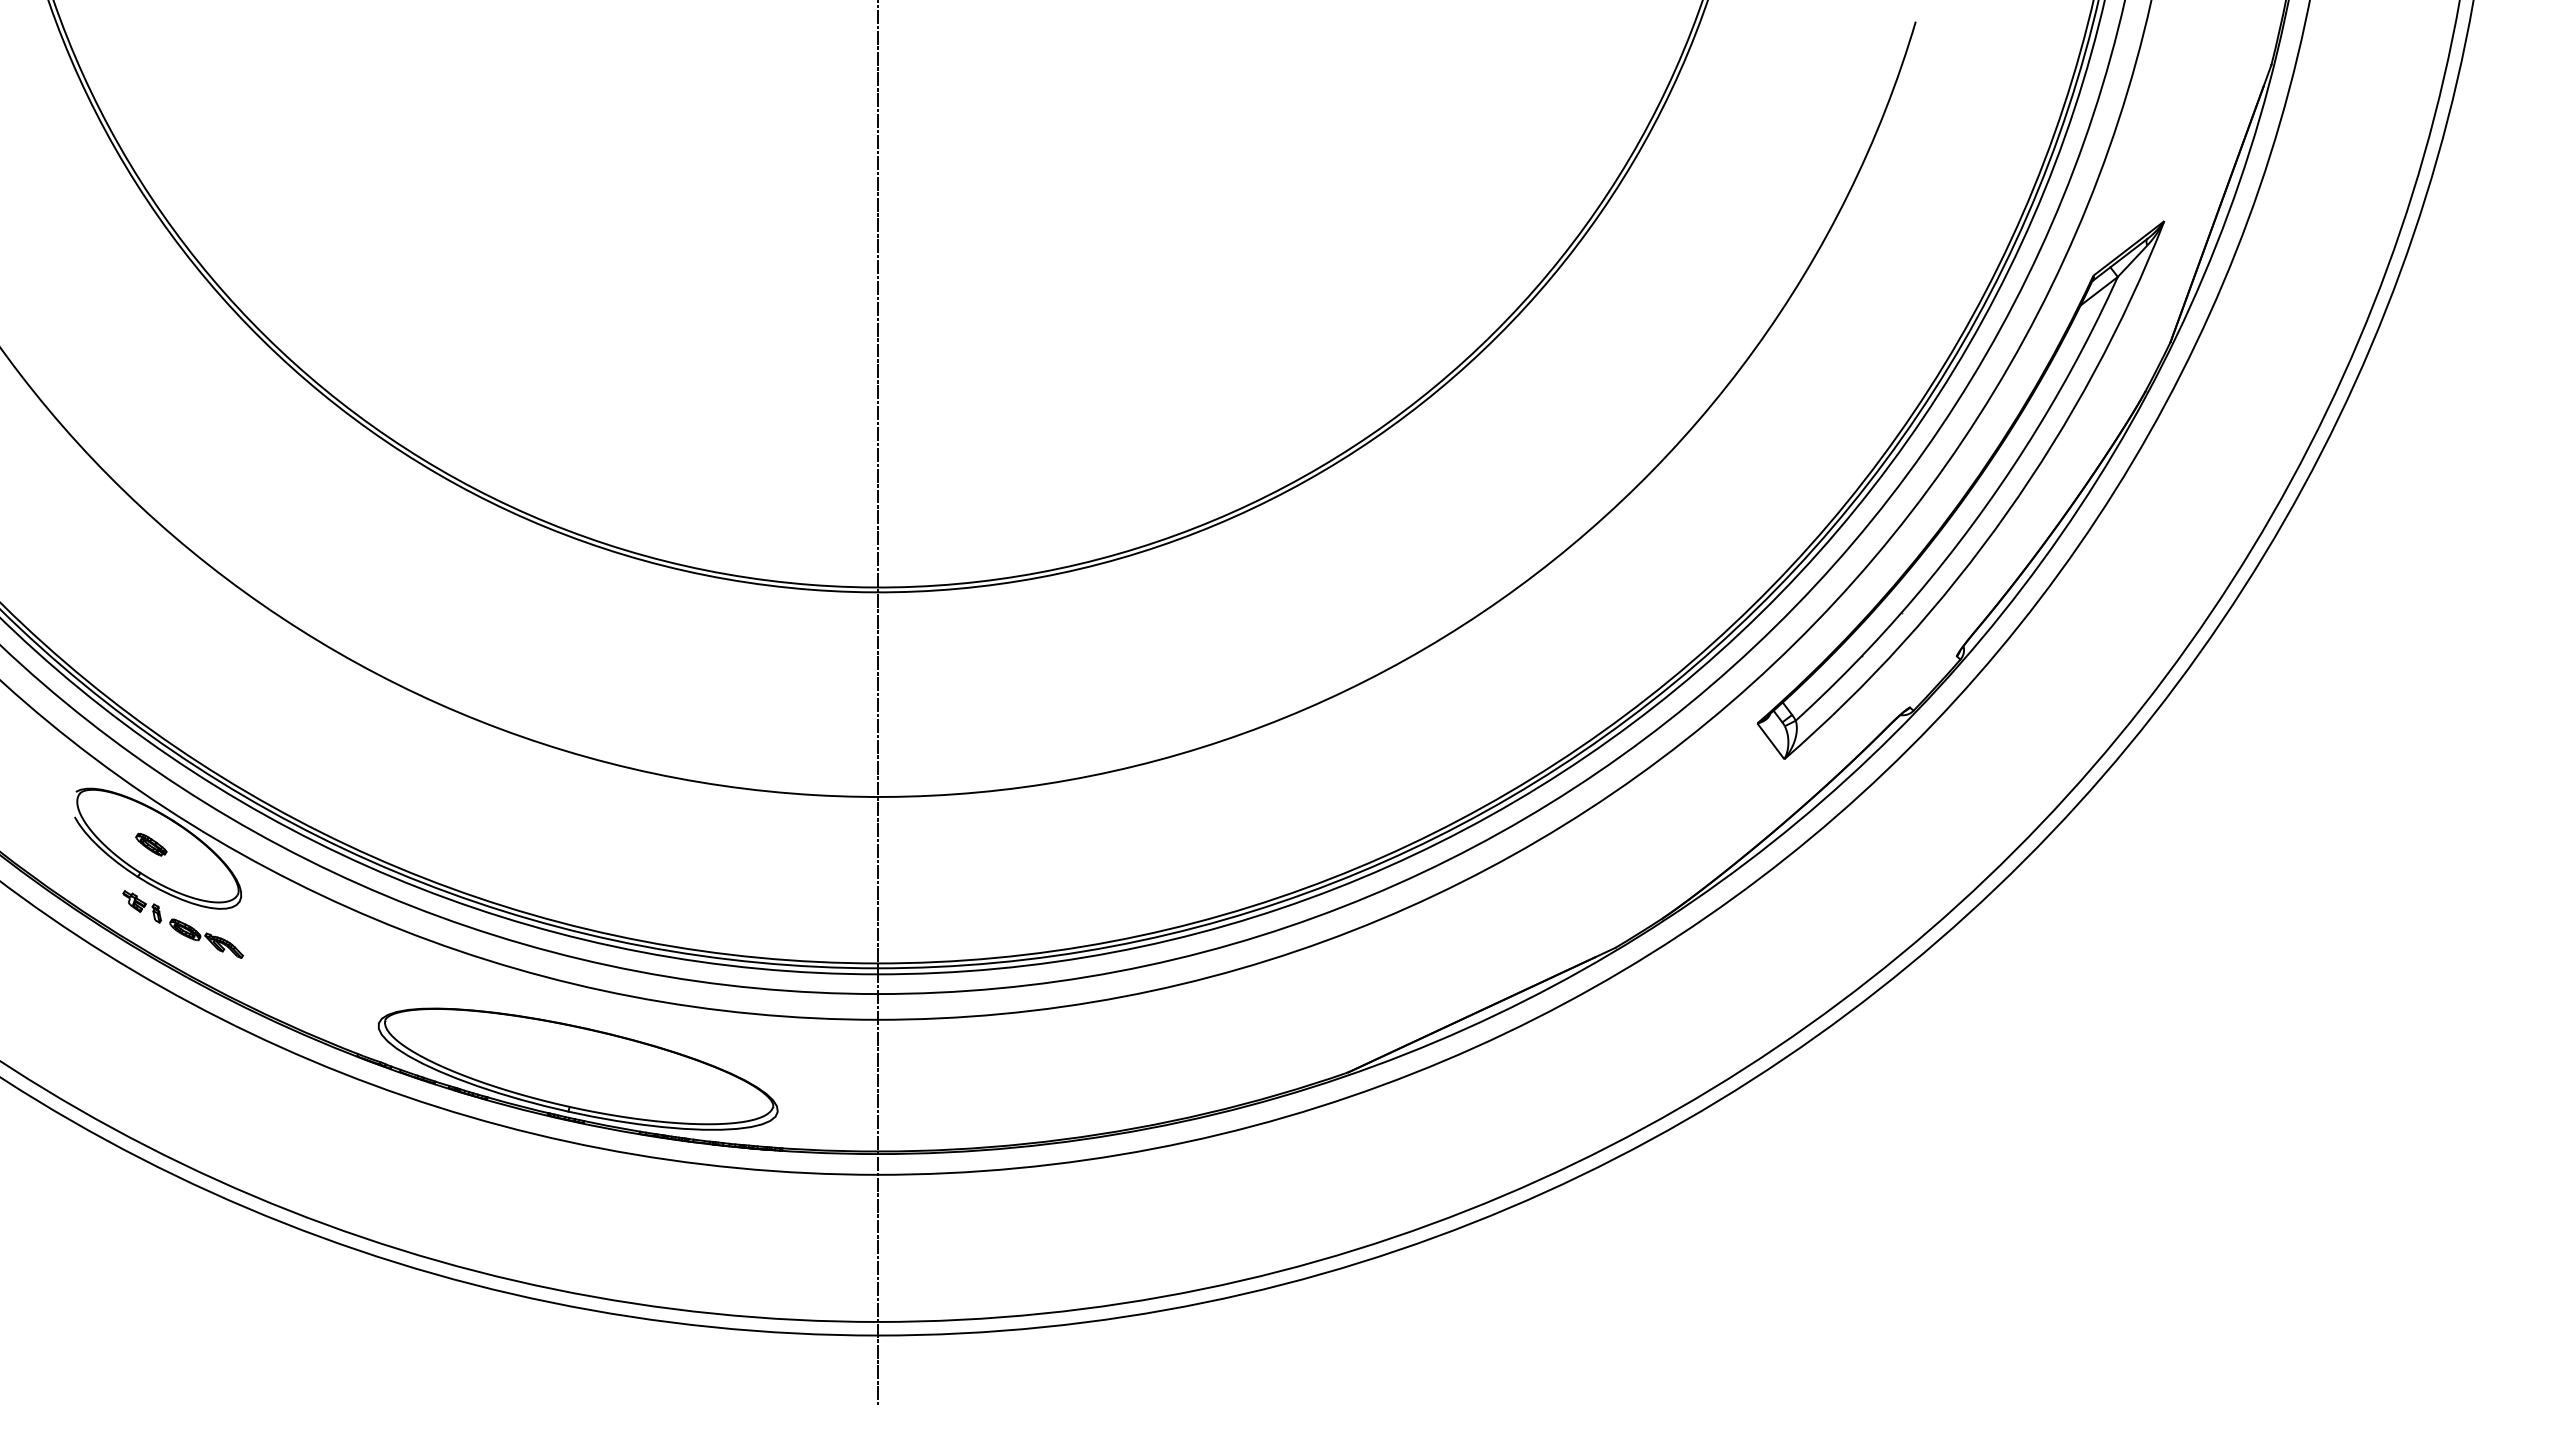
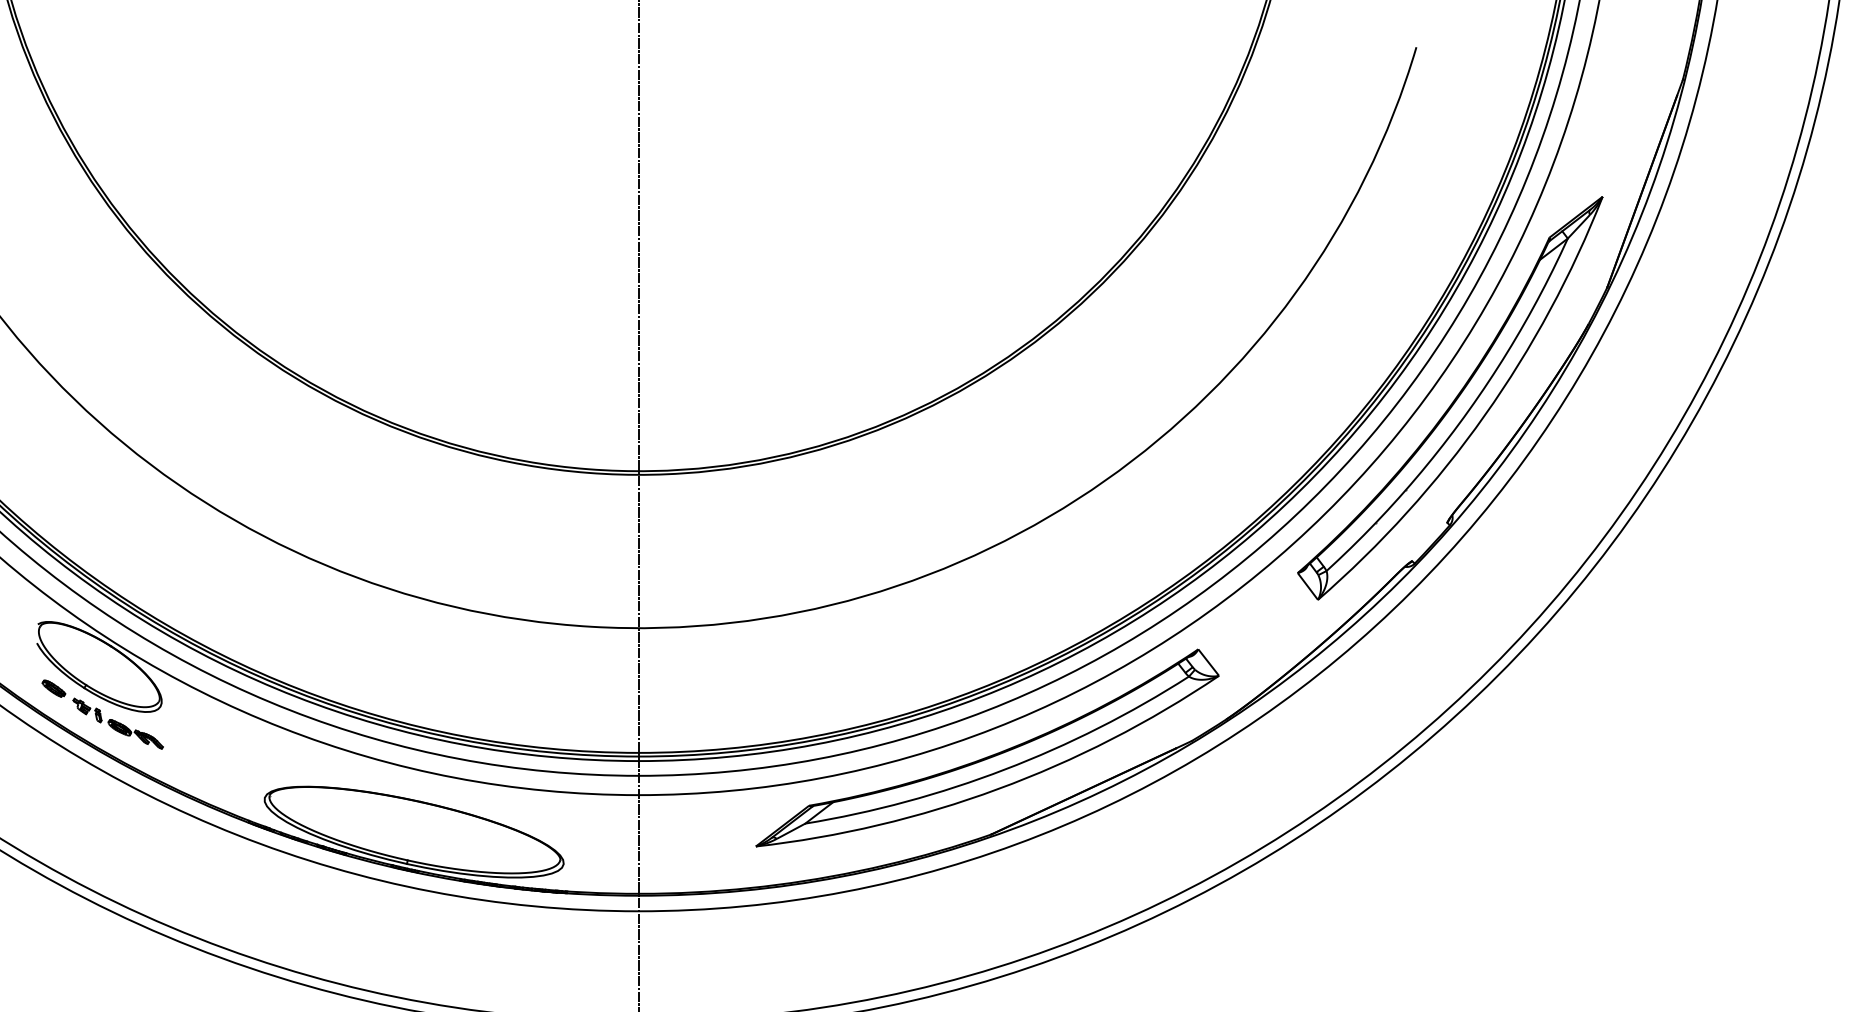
part: (151, 844) -> (54, 688), moved
part: (1345, 967) -> (989, 755), added

